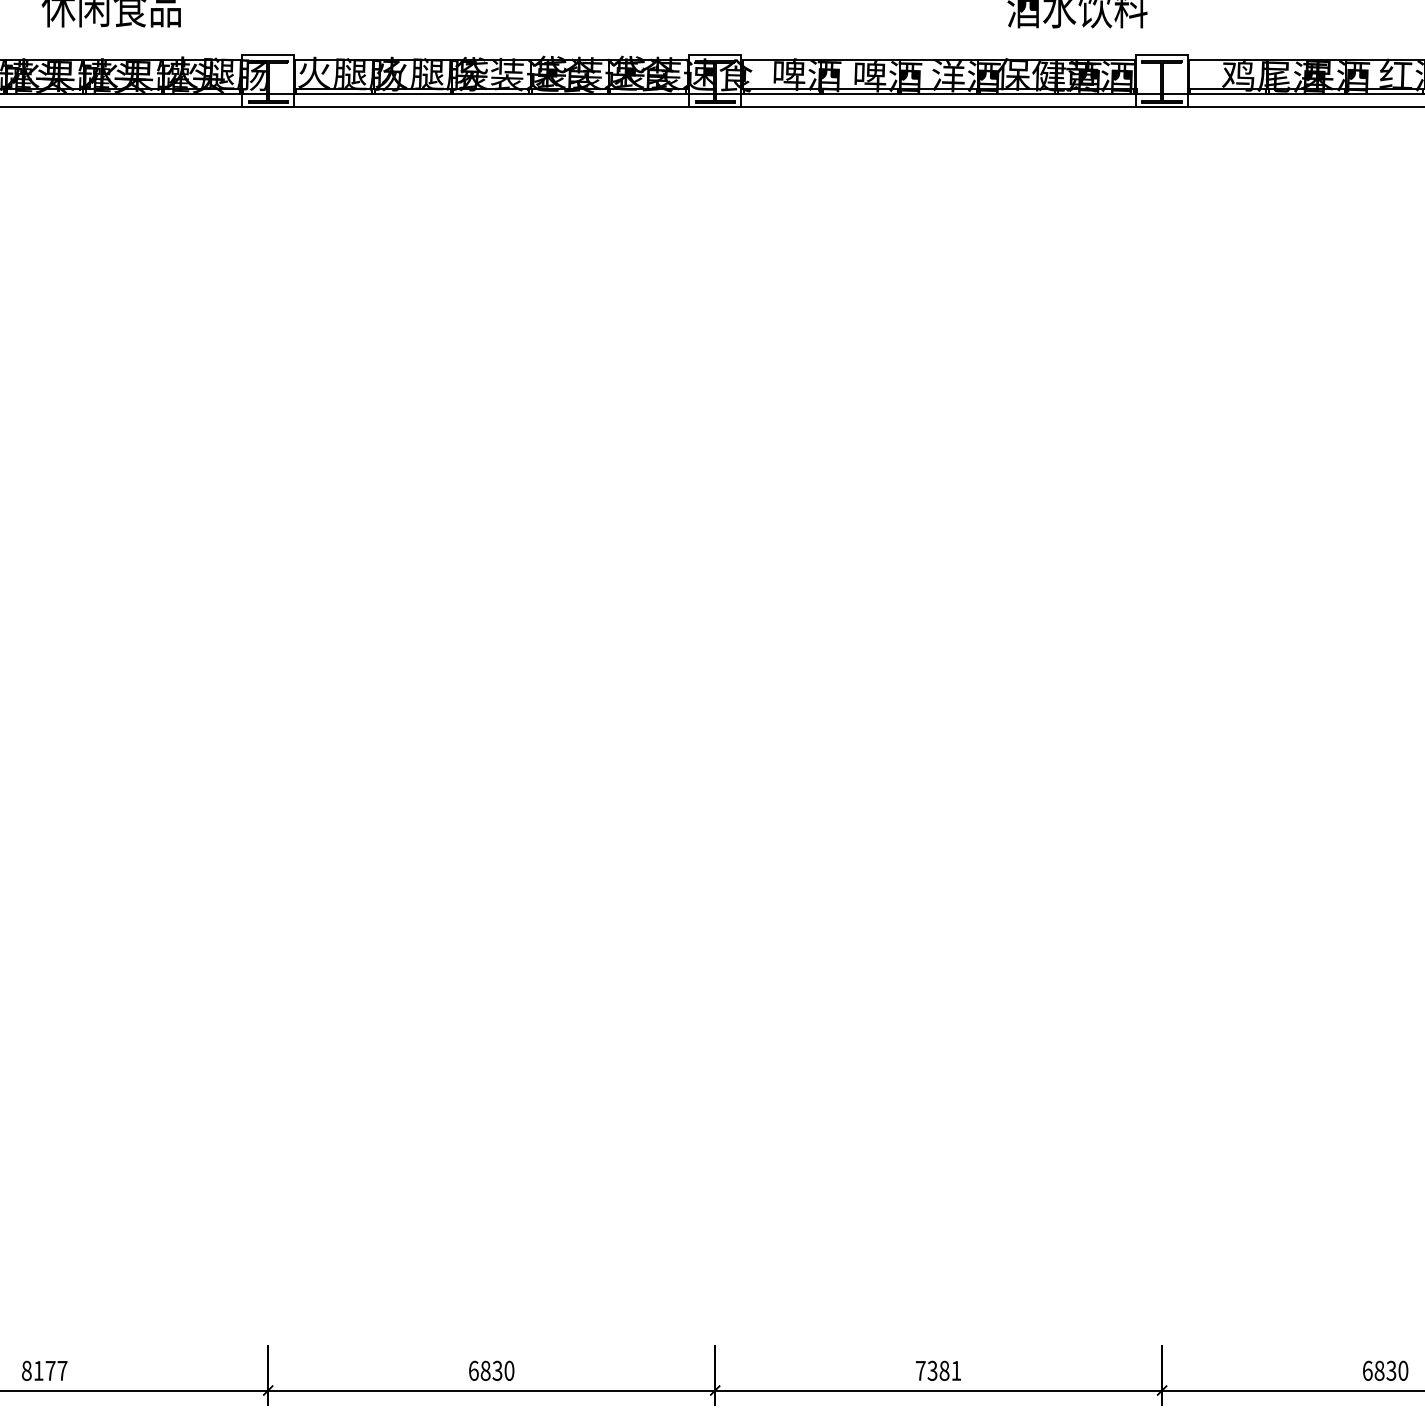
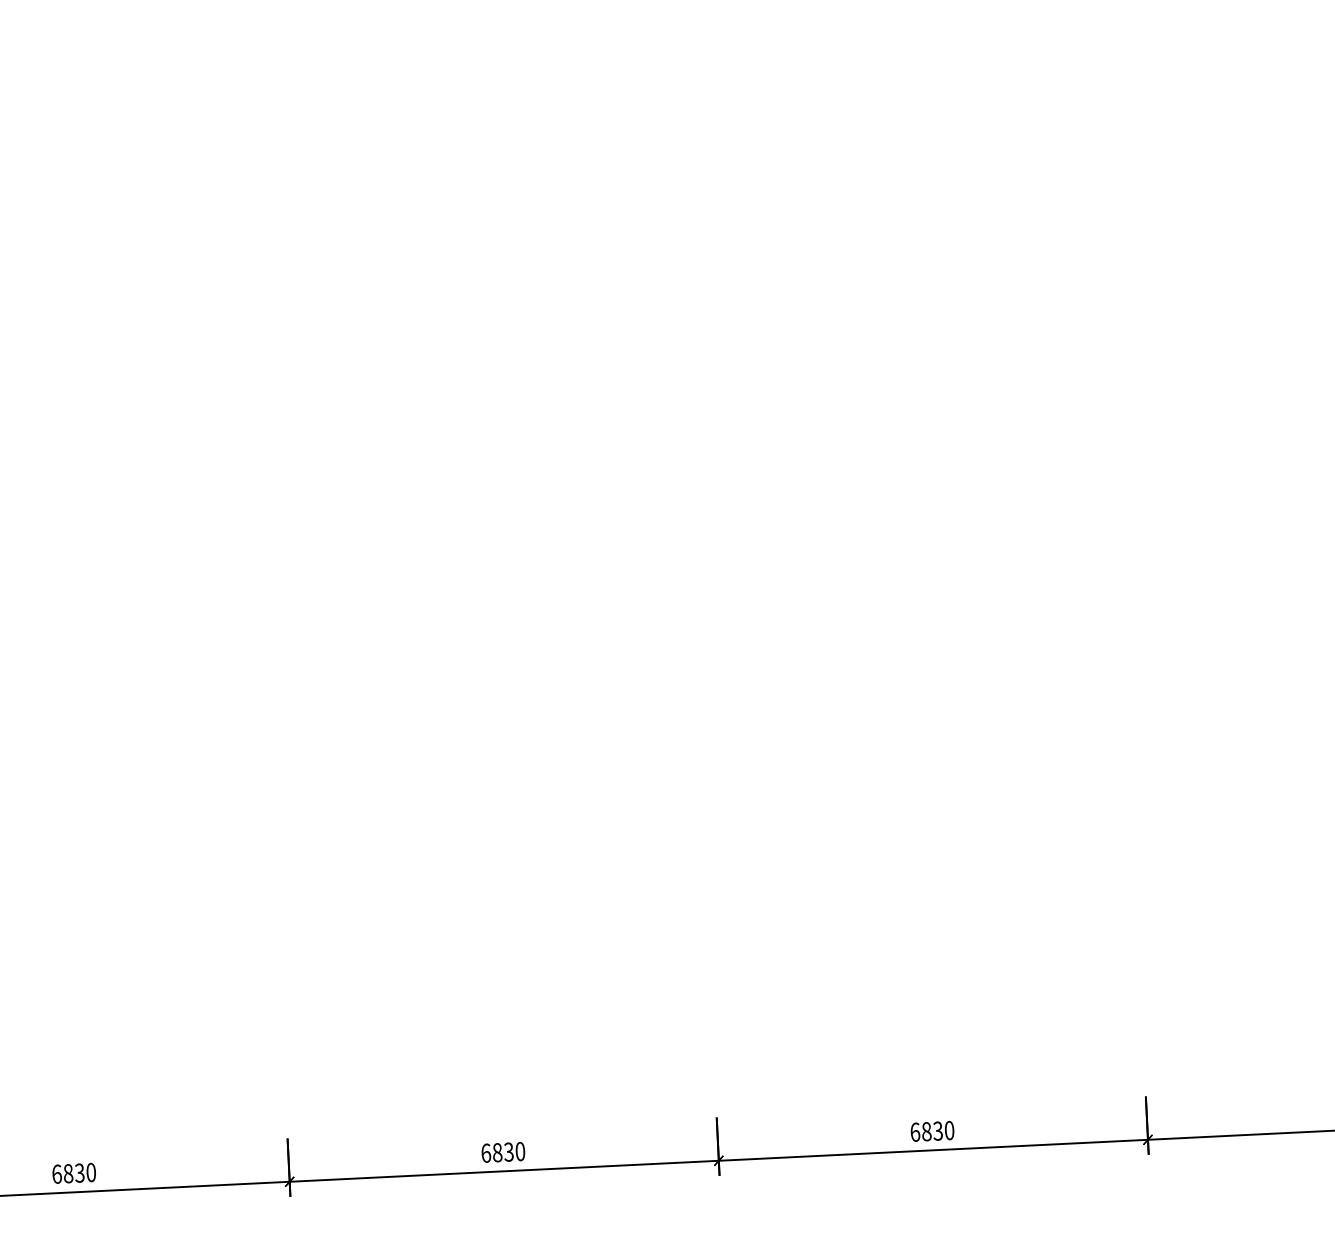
text: (44, 1370) -> (73, 1173), 8177 -> 6830
text: (938, 1370) -> (932, 1131), 7381 -> 6830

